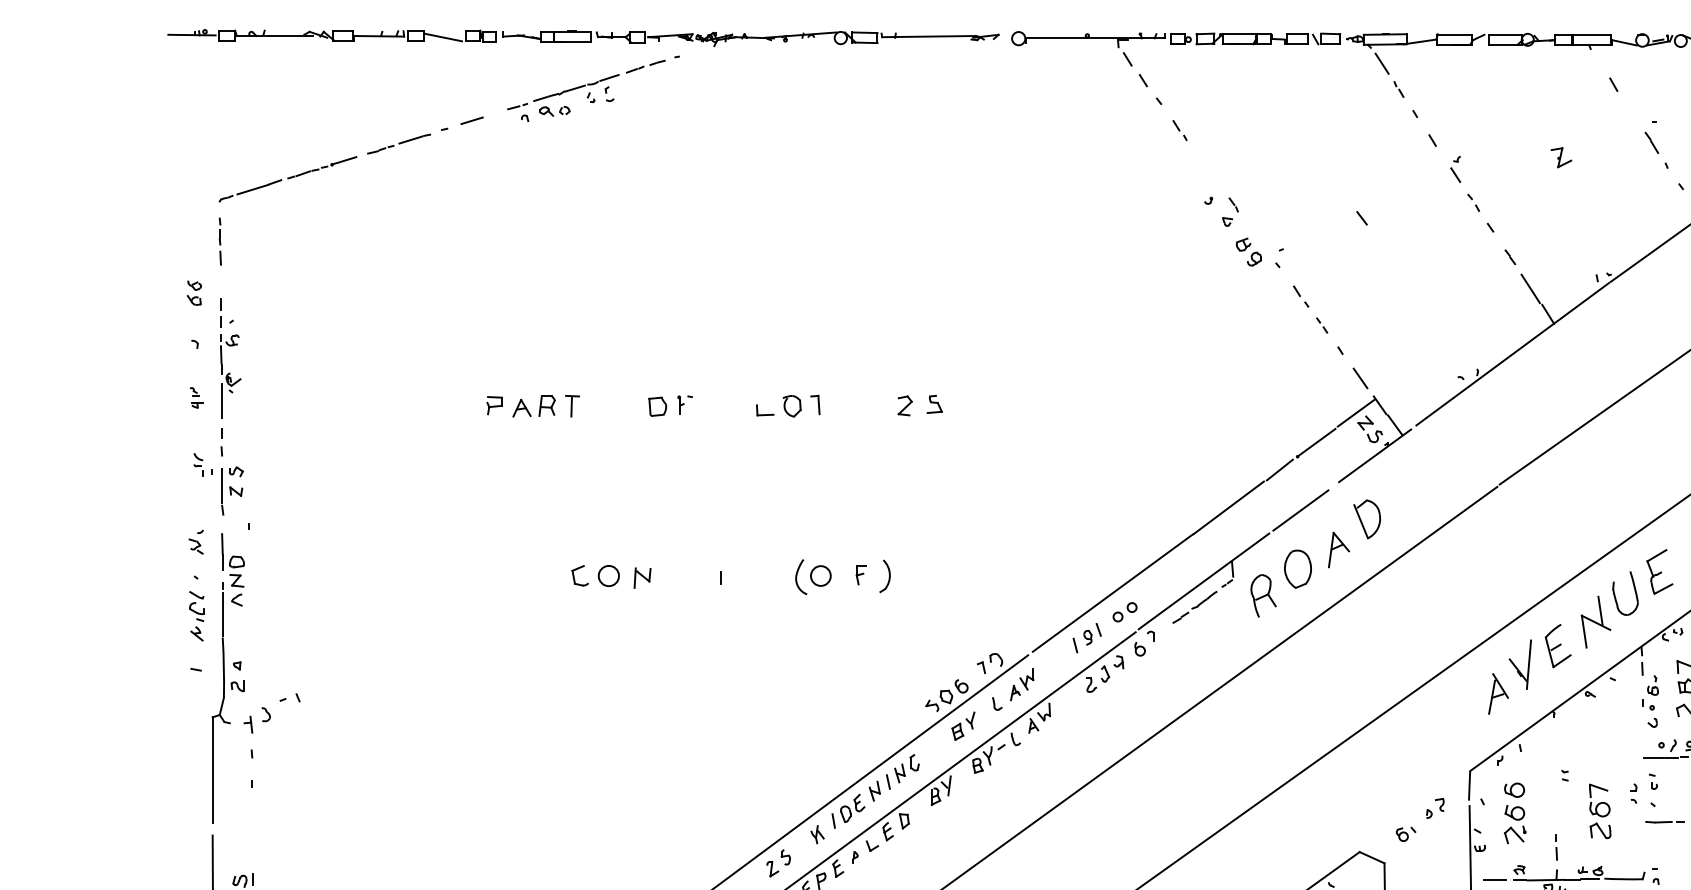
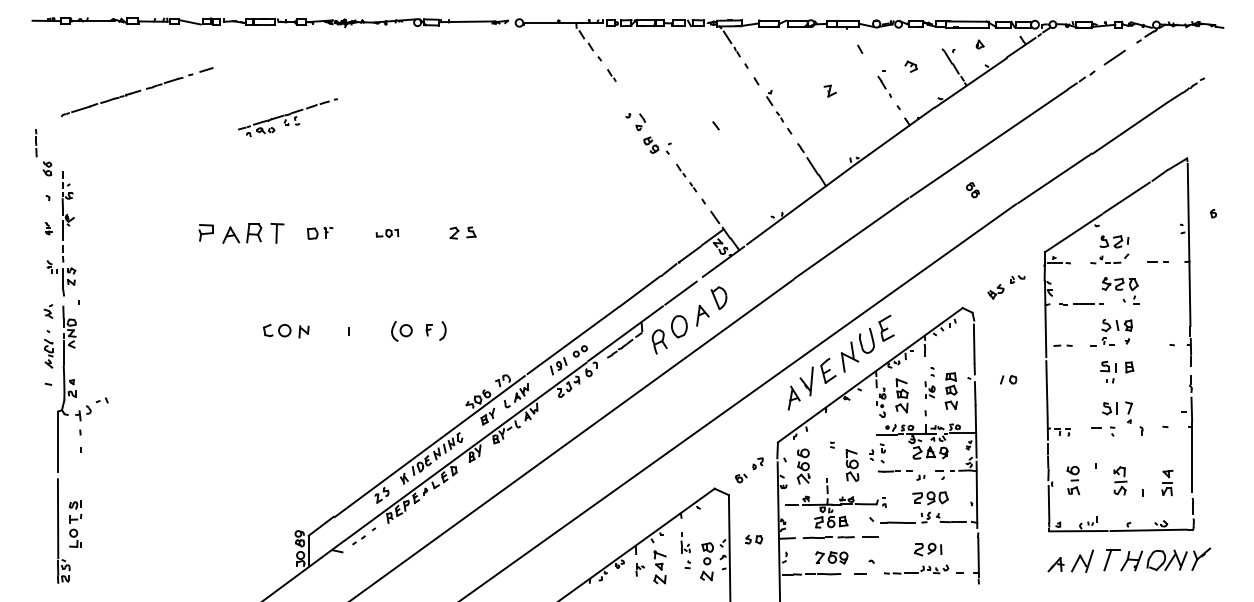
part: (592, 88) -> (287, 117), moved
line: (220, 242) -> (36, 143), moved
part: (533, 406) -> (241, 233), size x1.6
part: (788, 406) -> (387, 233), size x0.6

